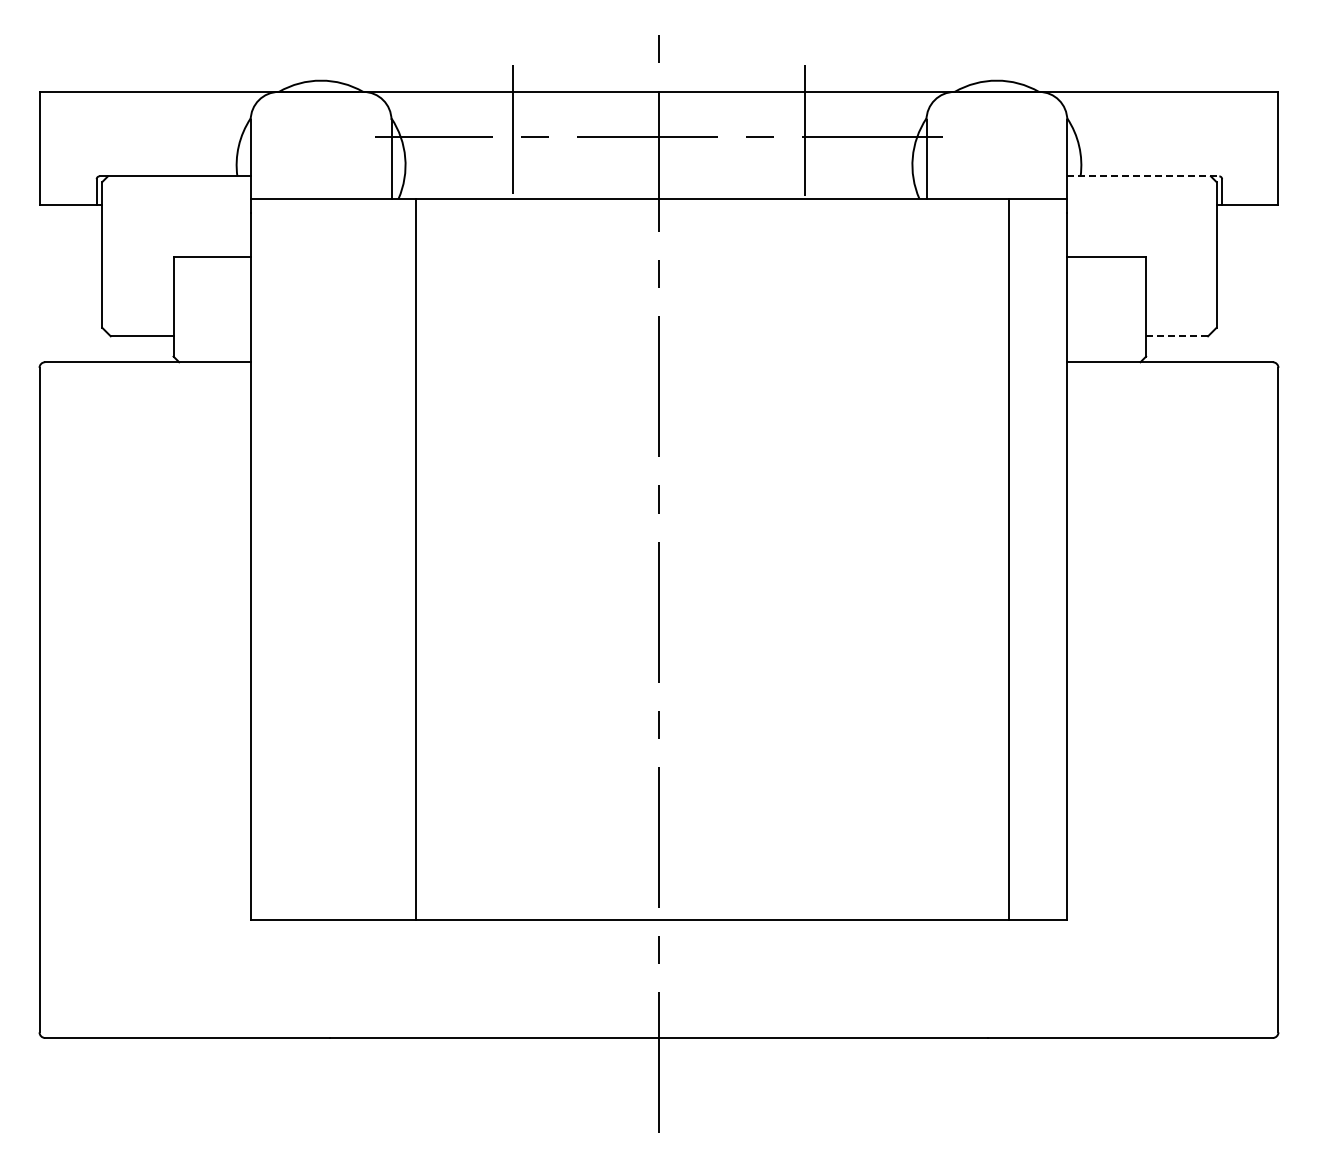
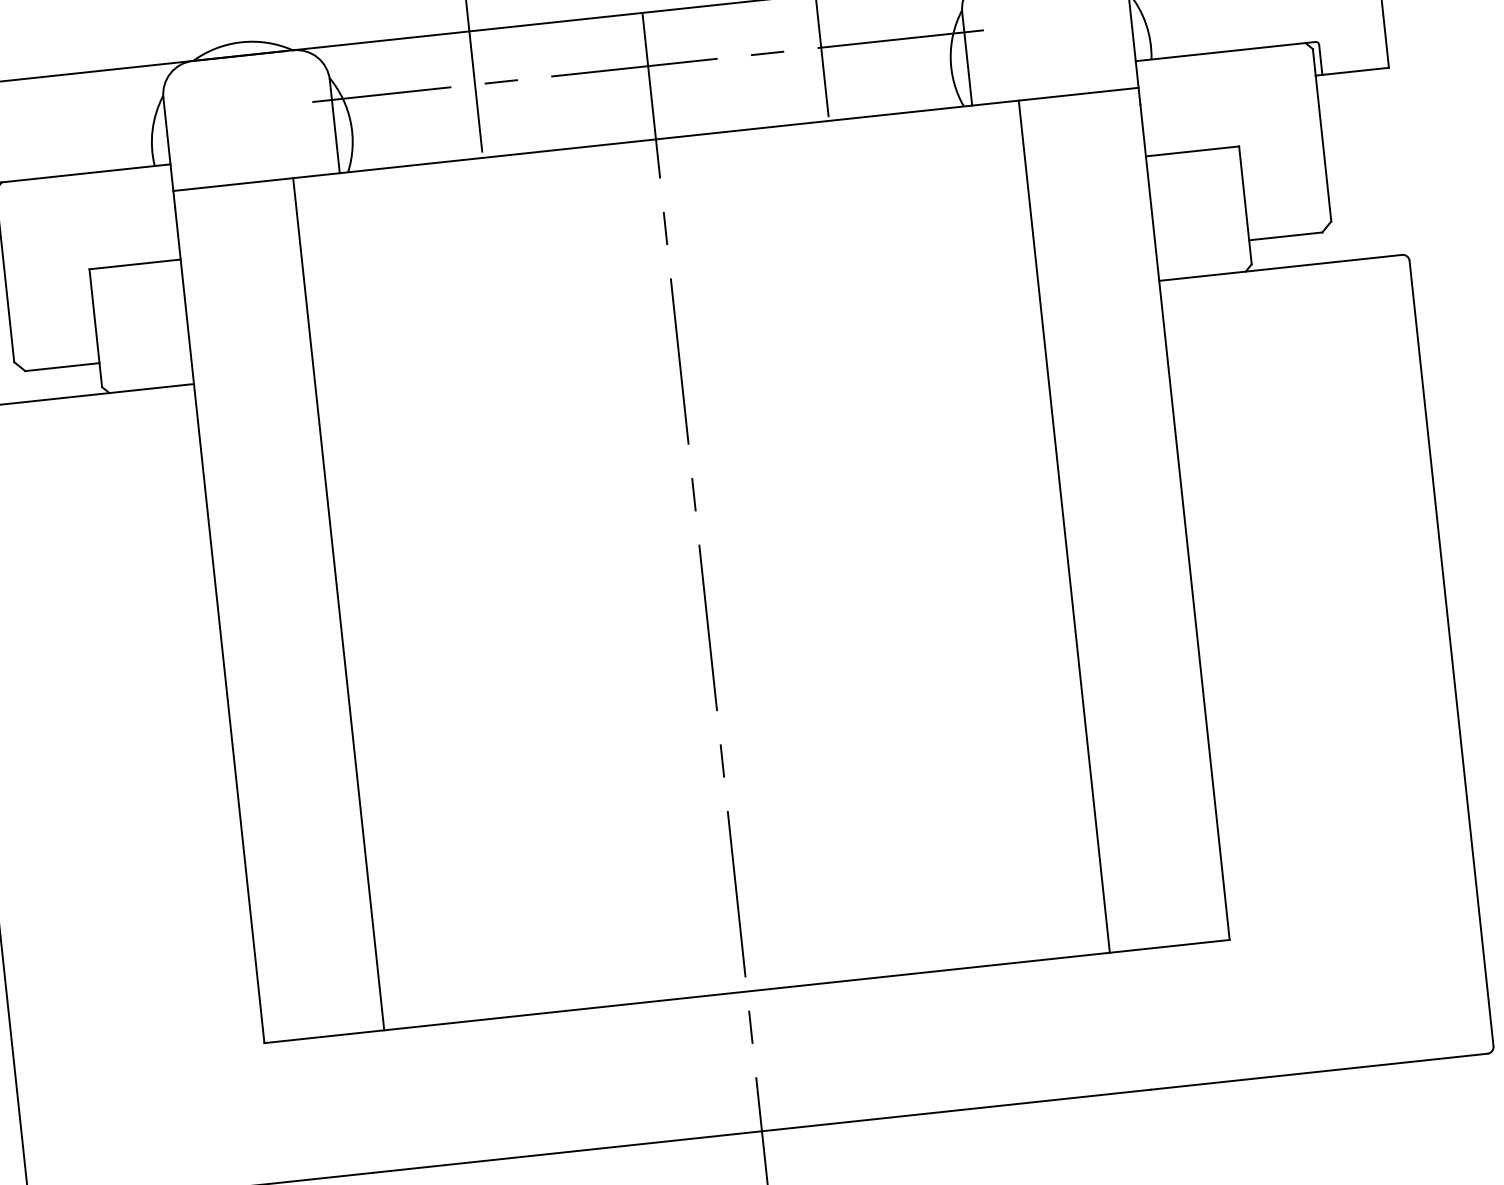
line: (1143, 176) -> (1225, 51), dashed -> solid
line: (1177, 336) -> (1286, 236), dashed -> solid
line: (416, 558) -> (339, 603), moved
line: (1008, 558) -> (1063, 525), moved

